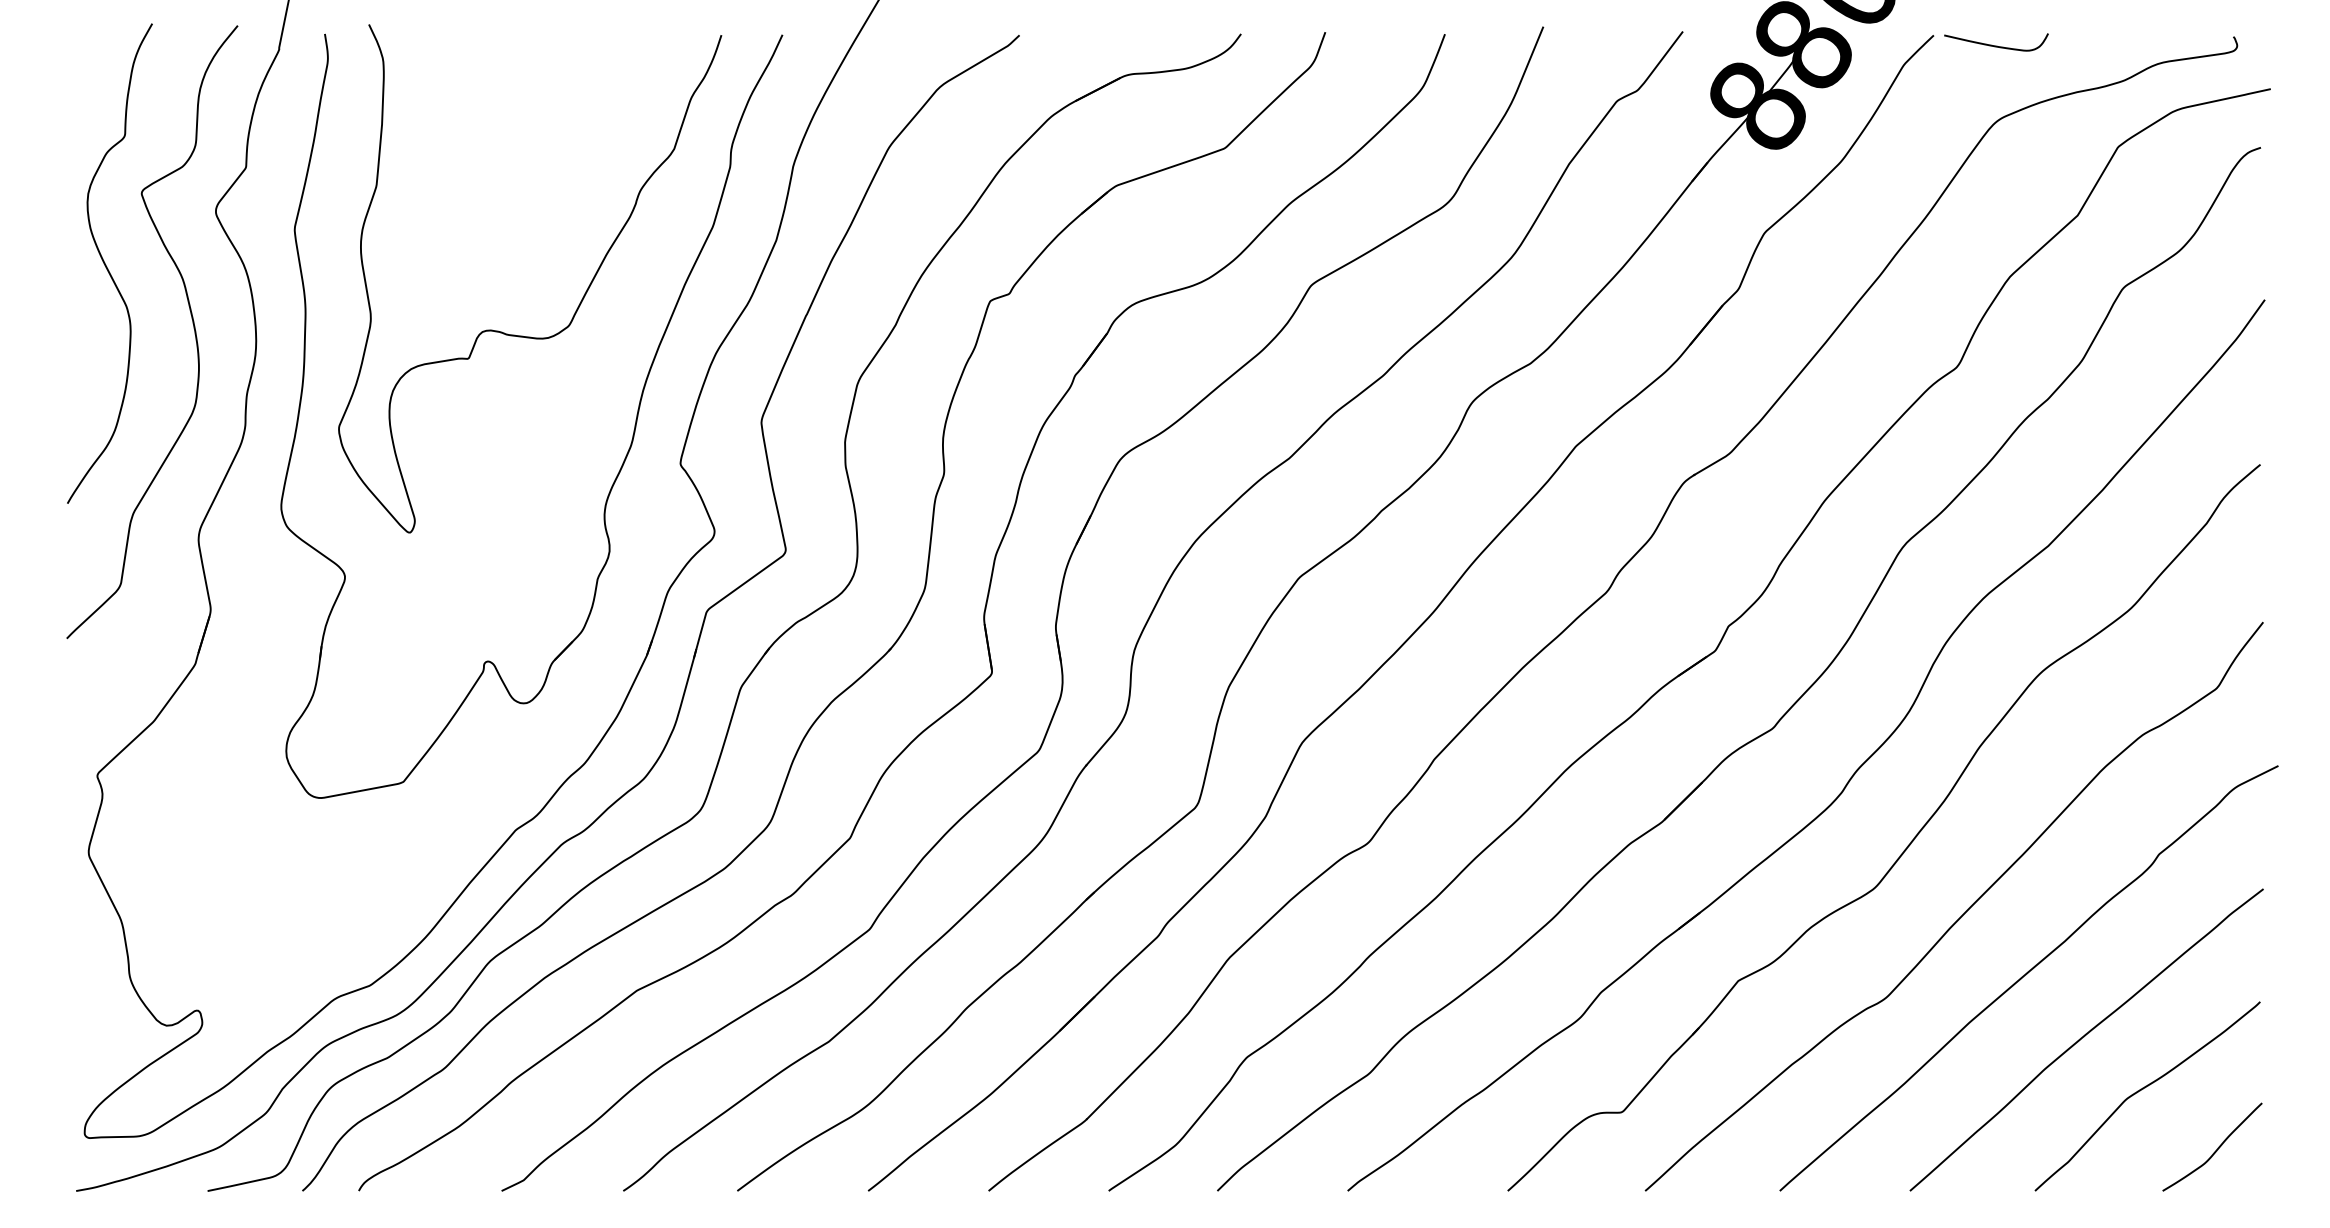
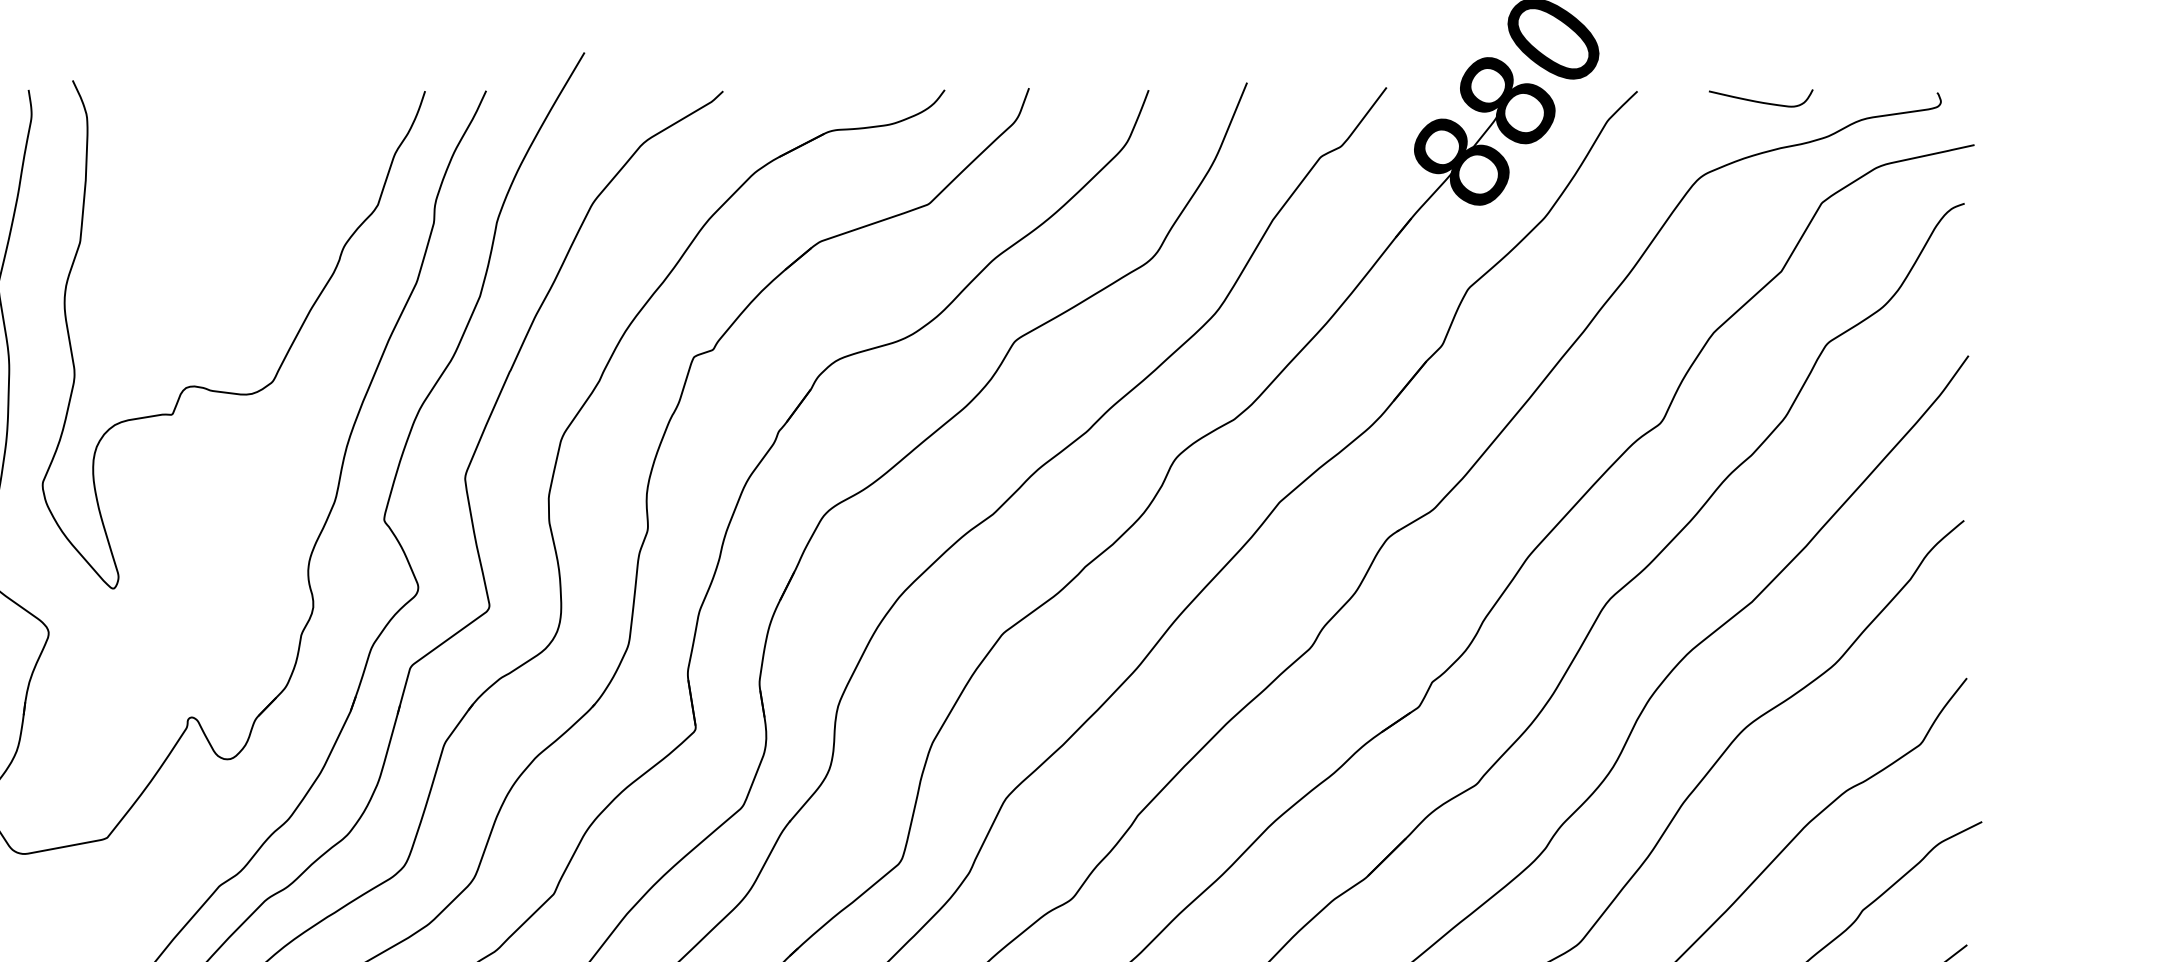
curve: (1996, 45) -> (1761, 101), moved

